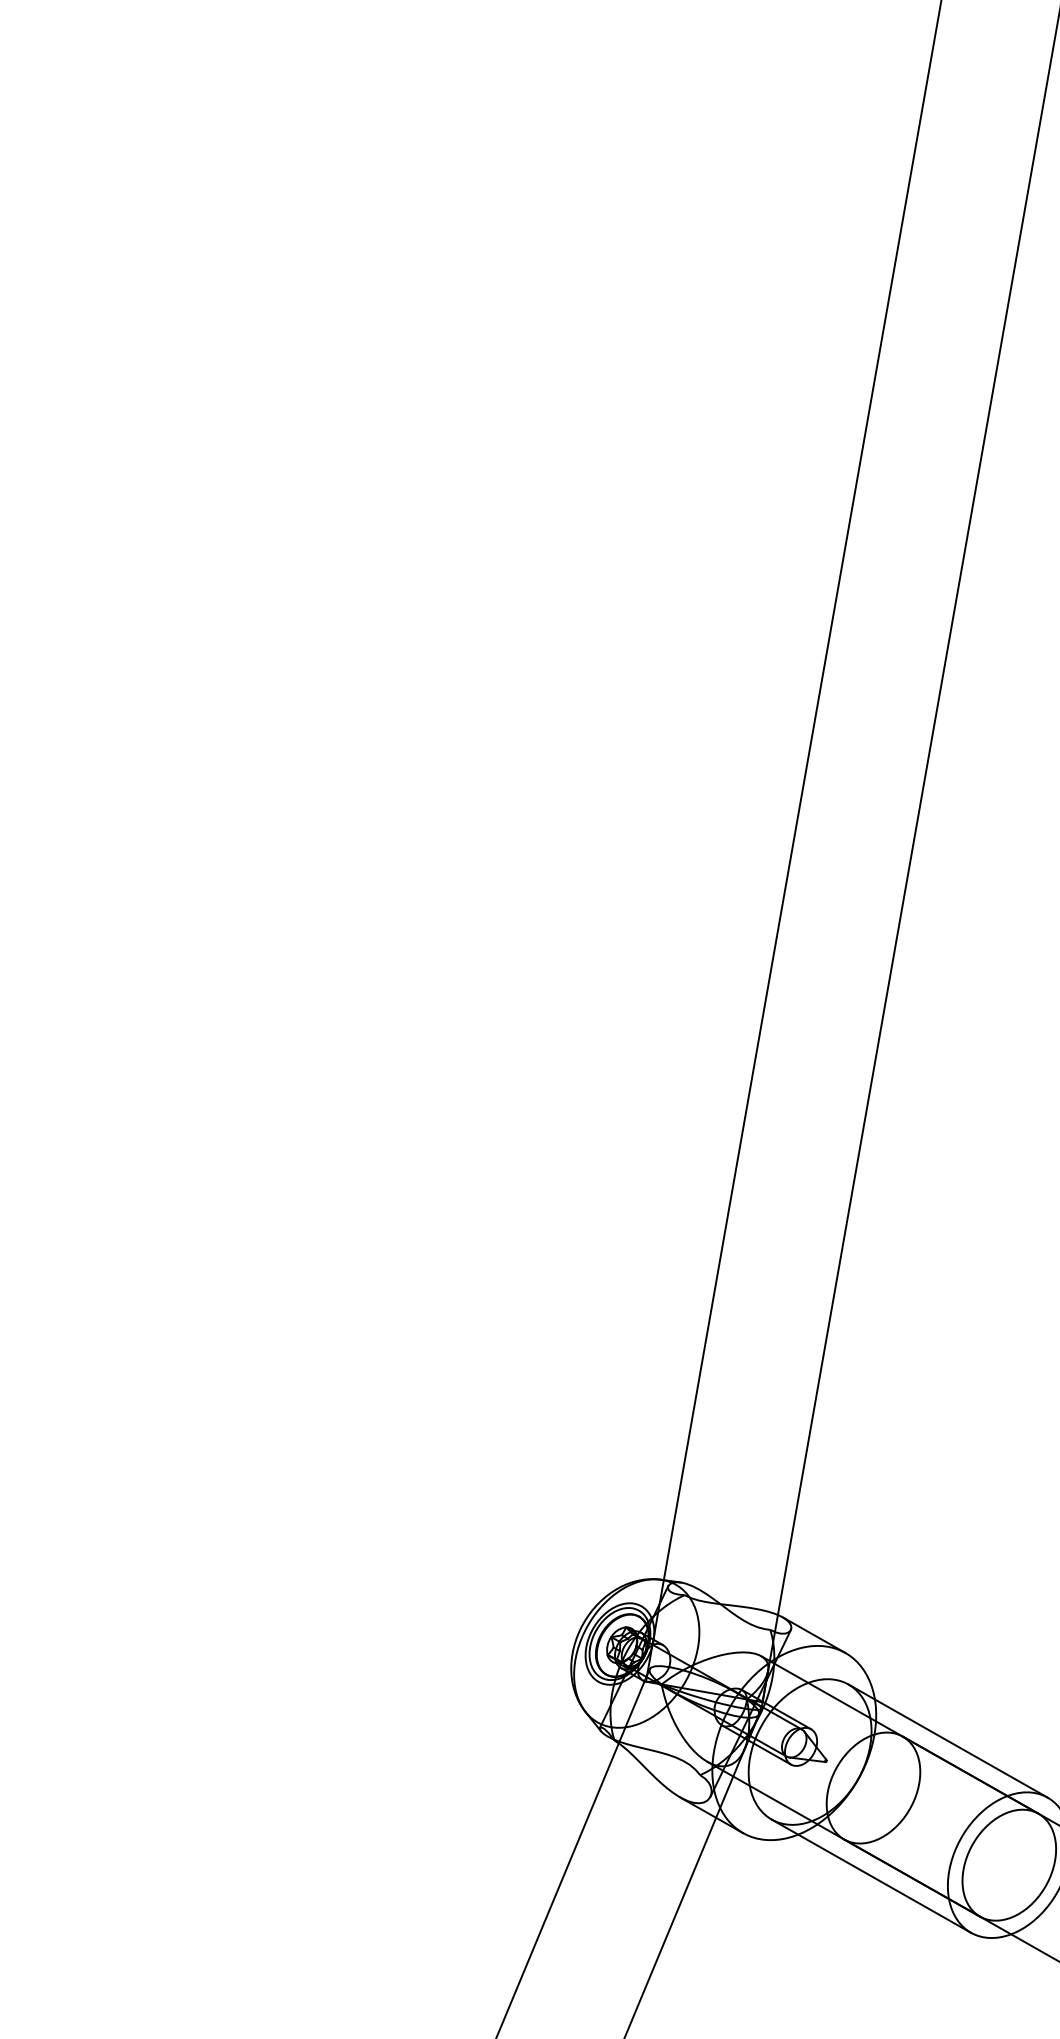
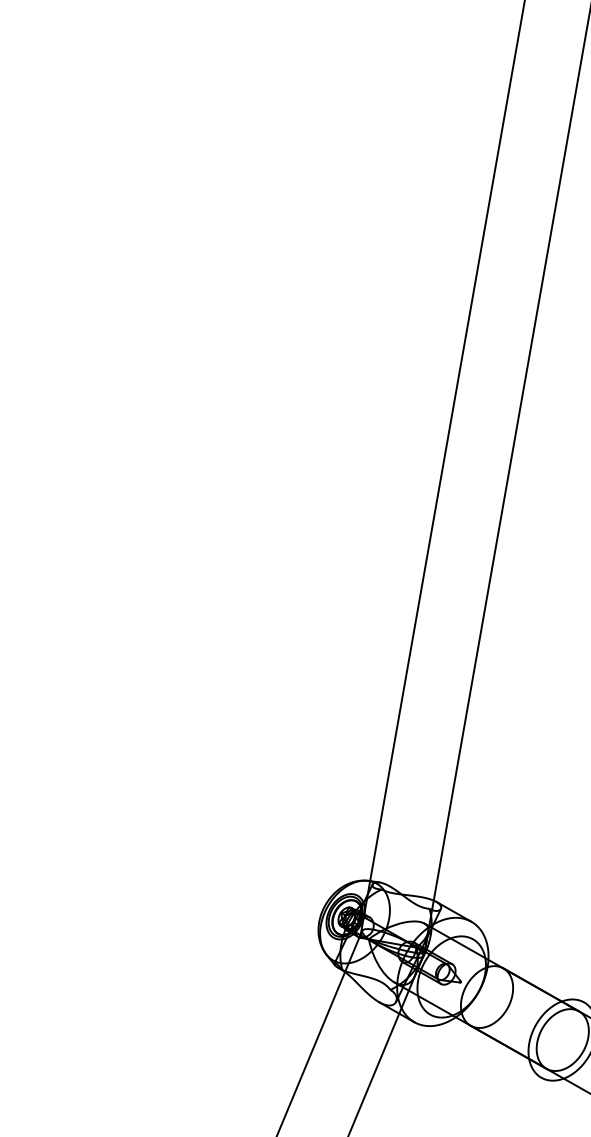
line: (947, 1740) -> (528, 970), removed
line: (870, 1874) -> (485, 1045), removed

